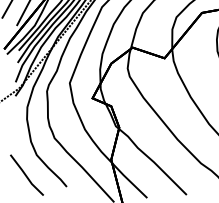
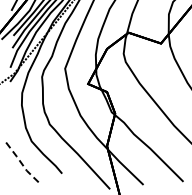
line: (26, 175) -> (21, 162), solid -> dashed

